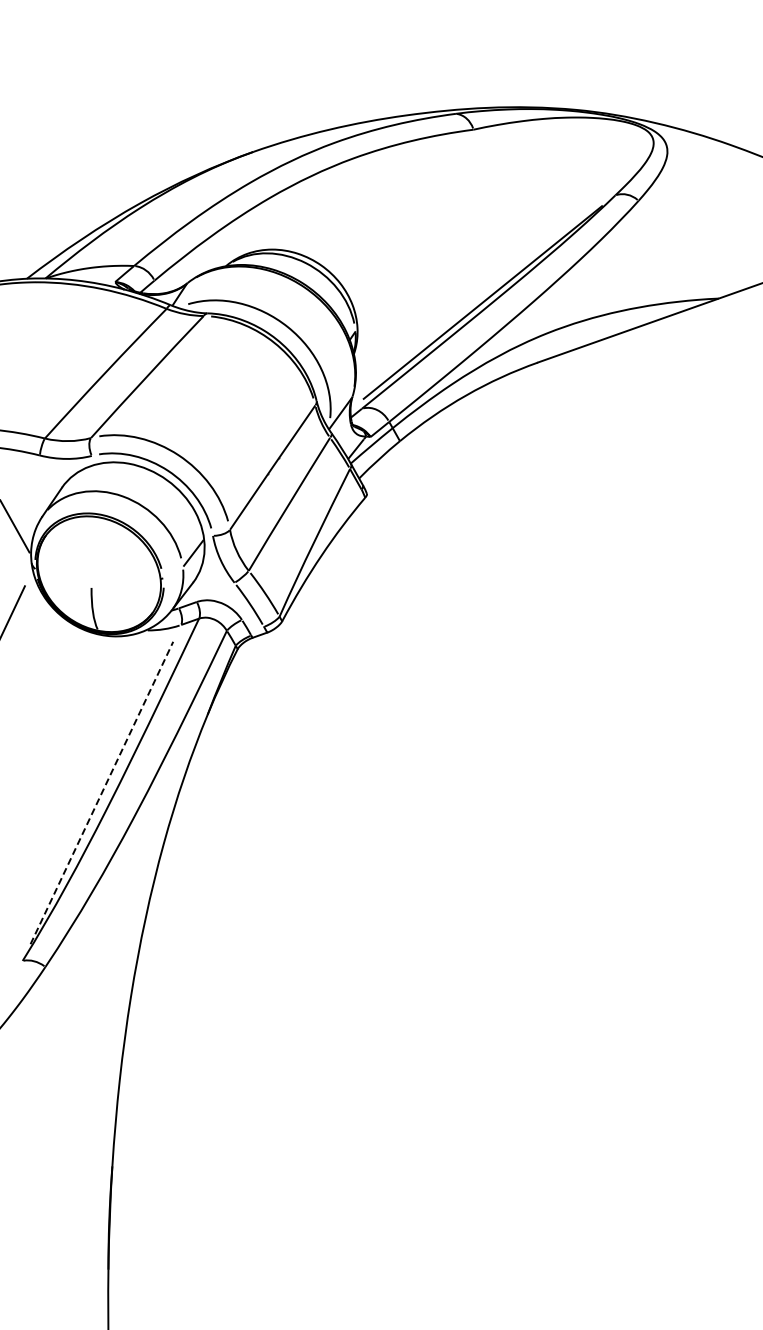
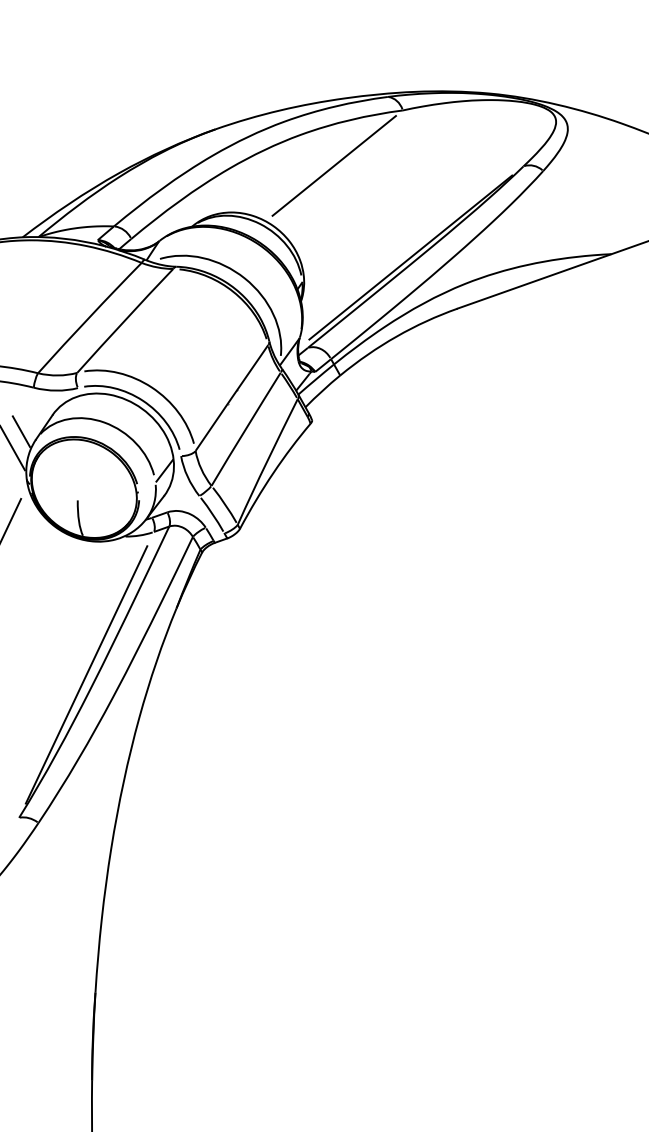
line: (392, 194) -> (333, 165), added
line: (25, 507) -> (21, 431), added
line: (102, 792) -> (87, 674), dashed -> solid

